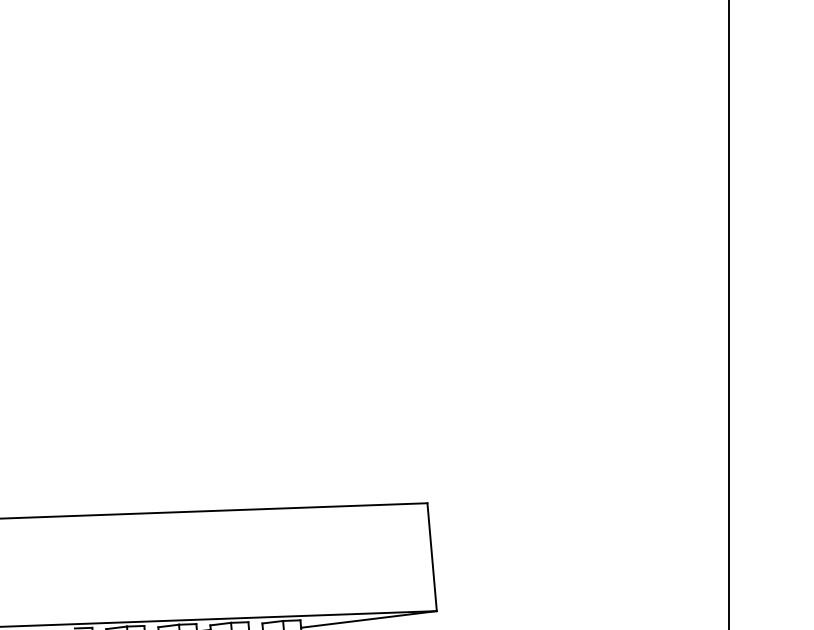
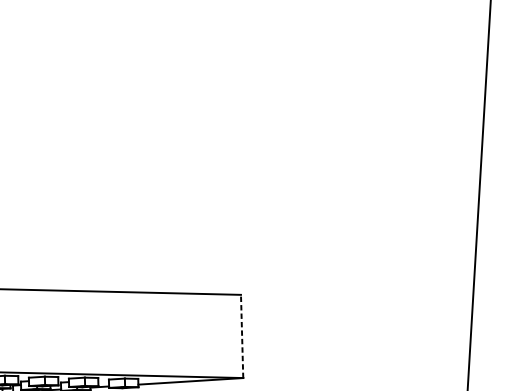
line: (432, 556) -> (242, 335), solid -> dashed

